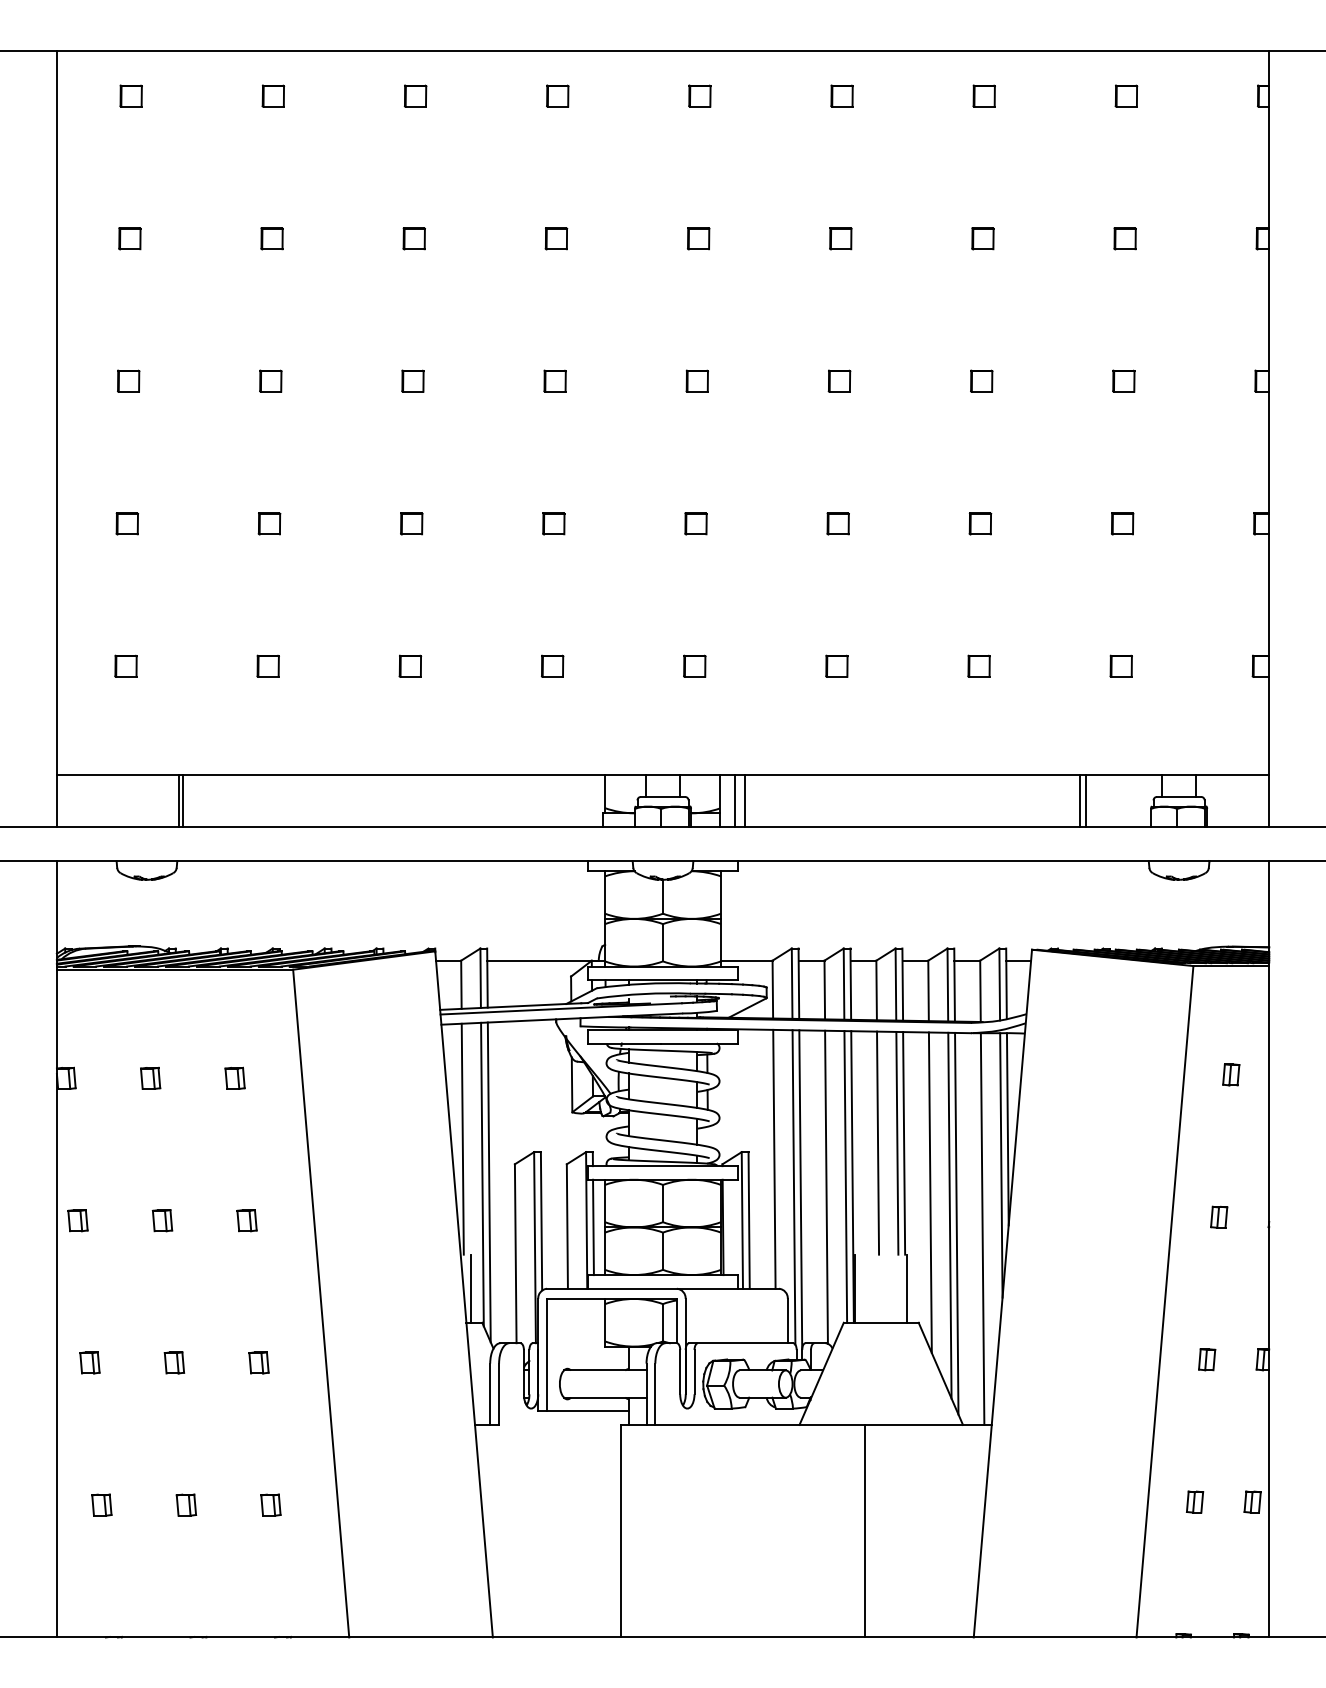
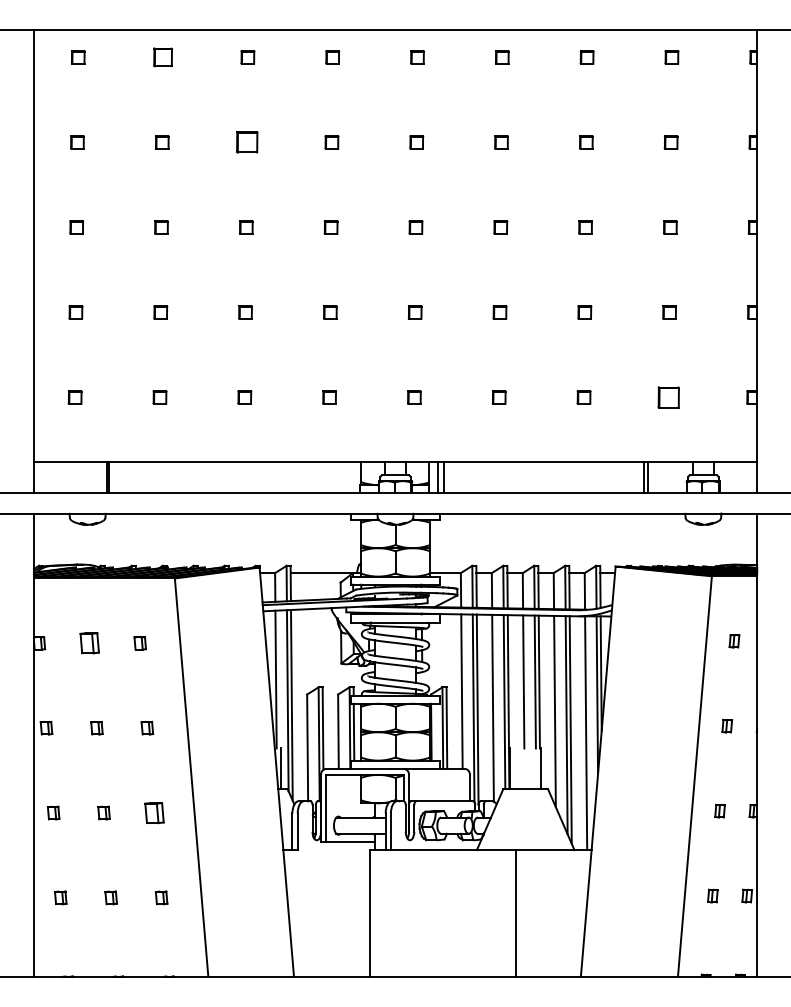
part: (272, 96) -> (162, 57), size x1.4
part: (413, 238) -> (246, 142), size x1.6
part: (1120, 666) -> (668, 397), size x1.6
part: (150, 1078) -> (89, 643), size x1.6
part: (258, 1362) -> (154, 812), size x1.6

